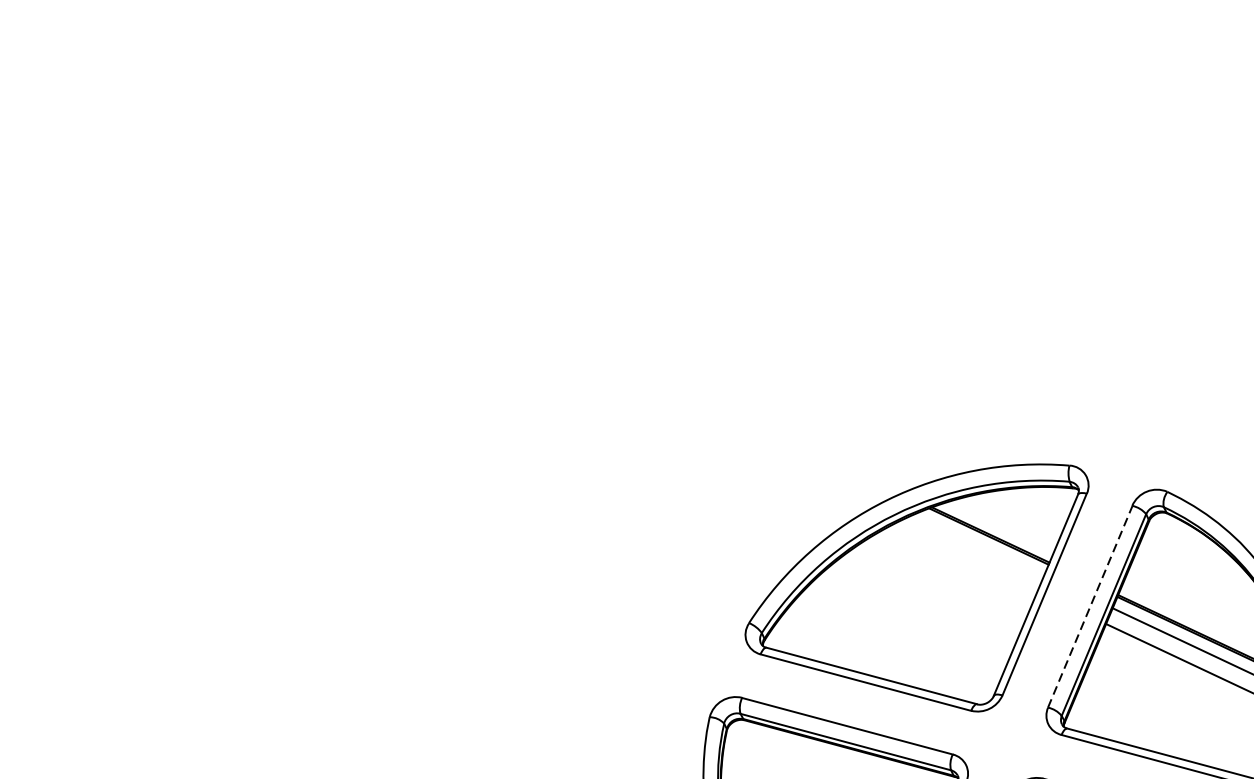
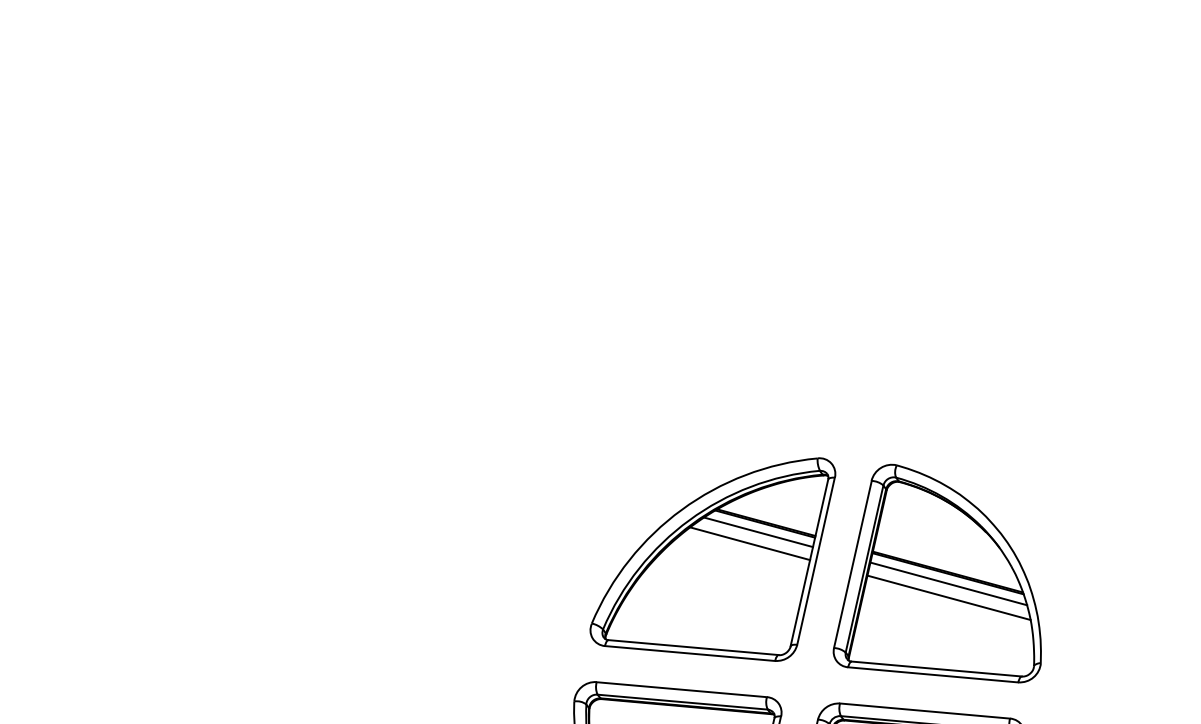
line: (978, 545) -> (758, 532), added
line: (966, 557) -> (750, 543), added
line: (1089, 606) -> (852, 564), dashed -> solid

